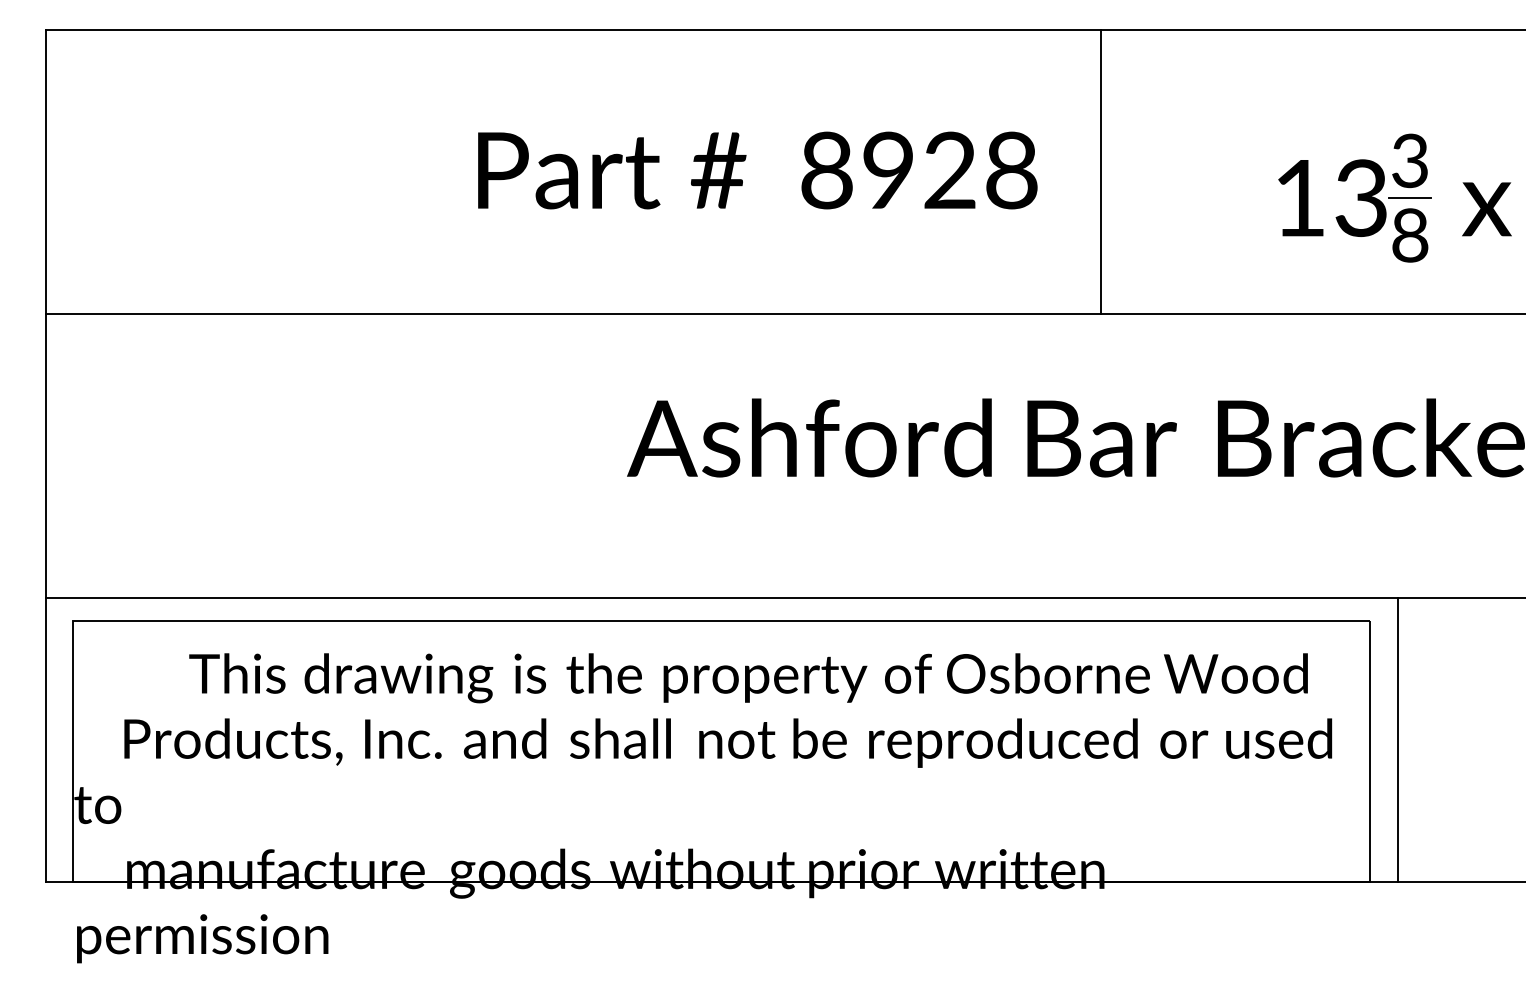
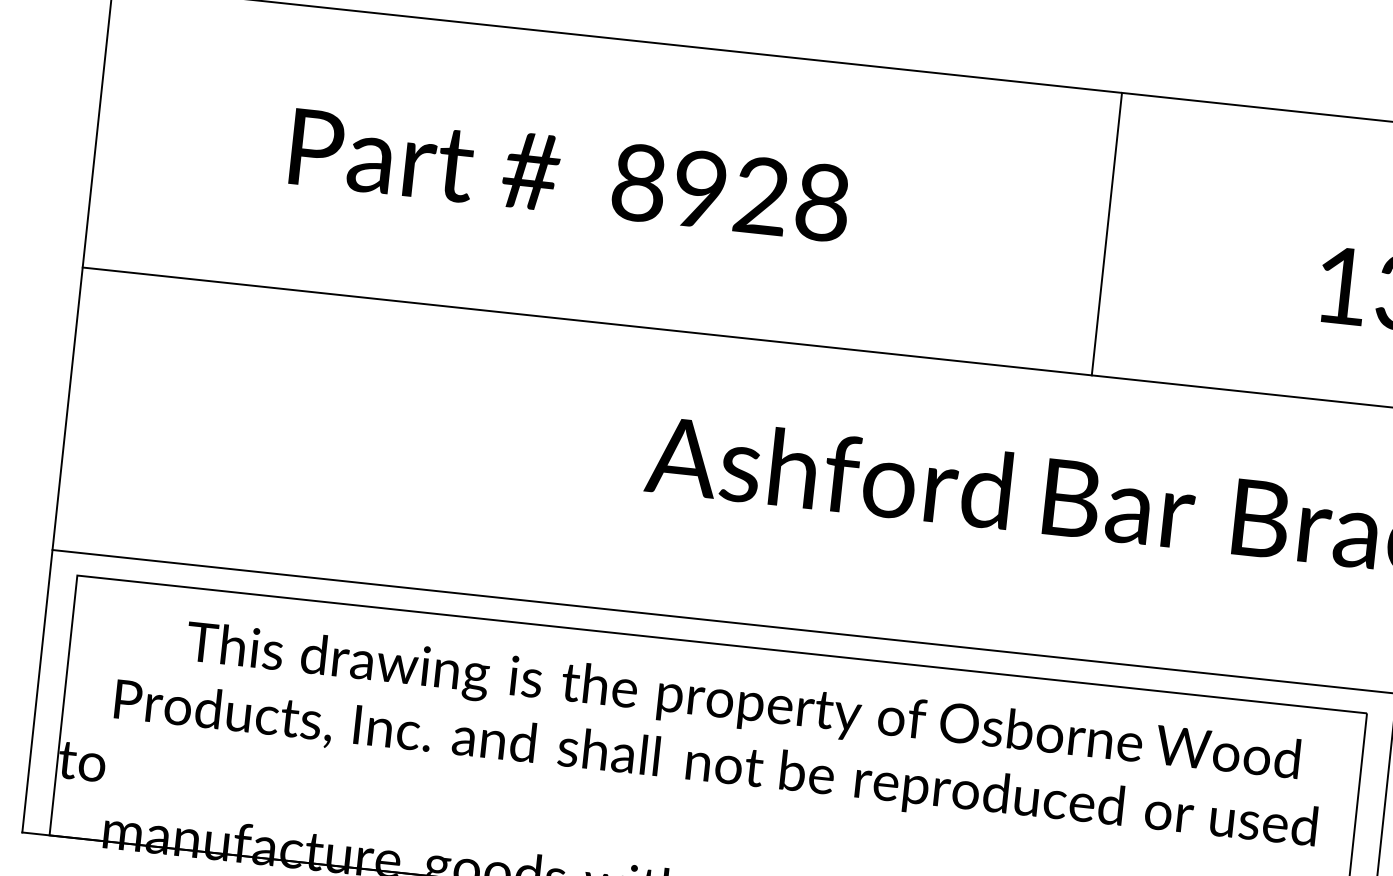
text: (757, 170) -> (569, 175), moved
line: (1100, 171) -> (1106, 233), moved

